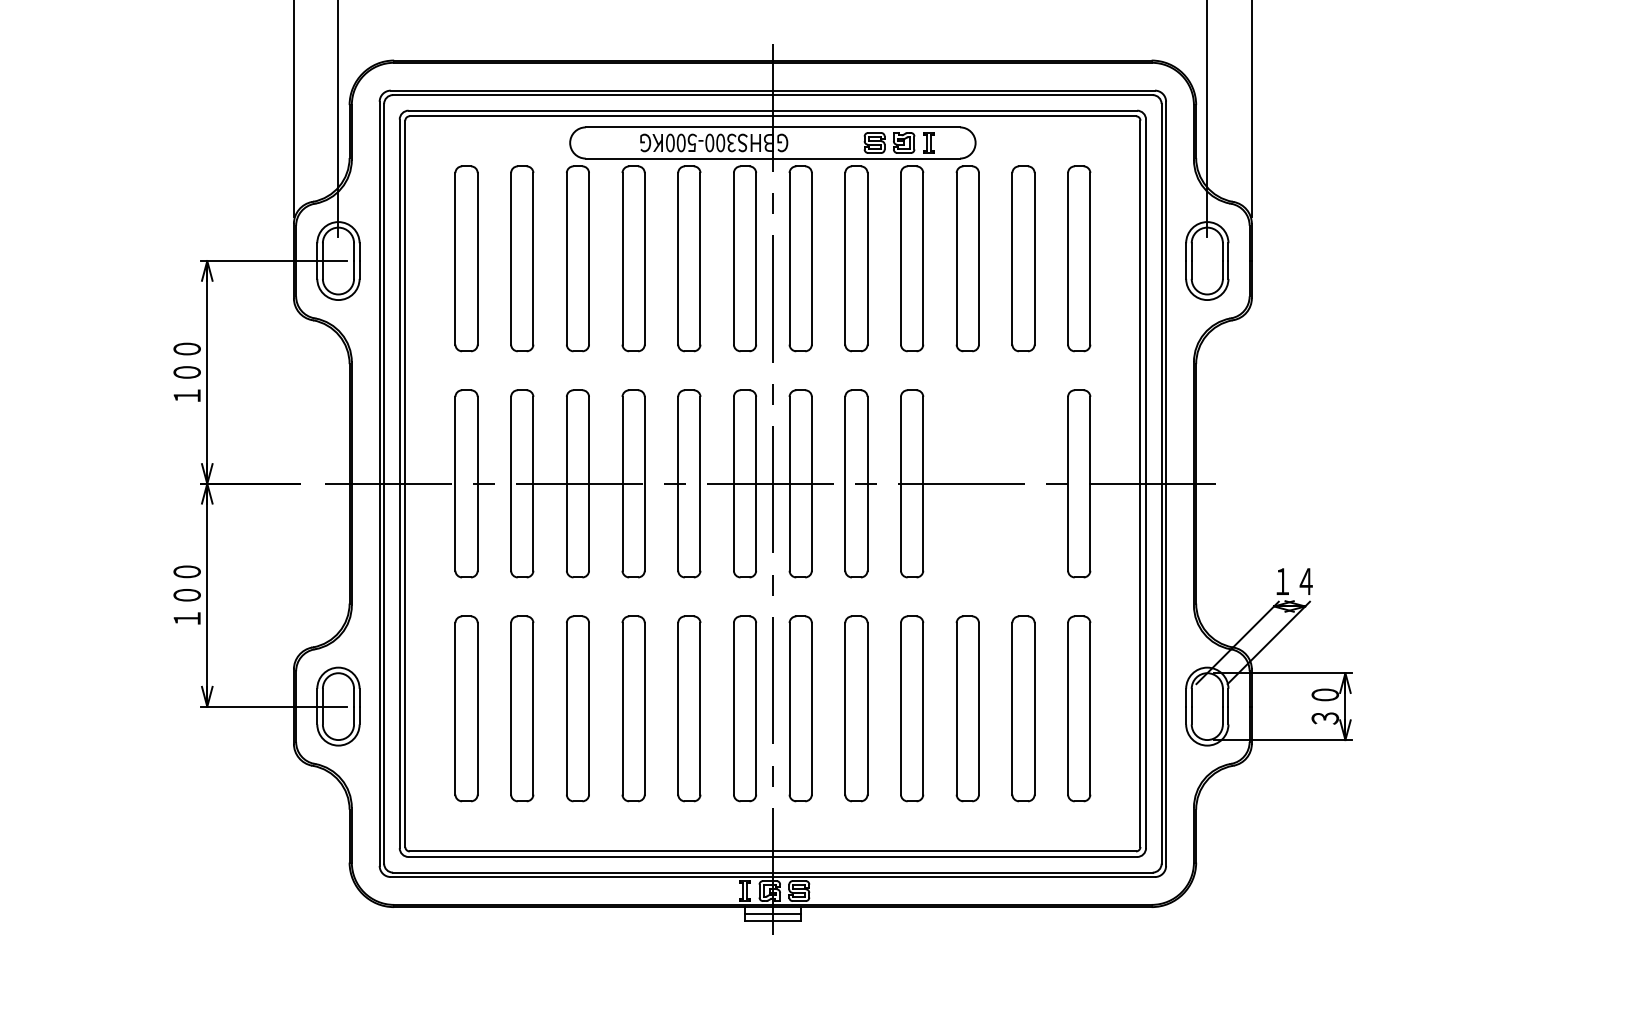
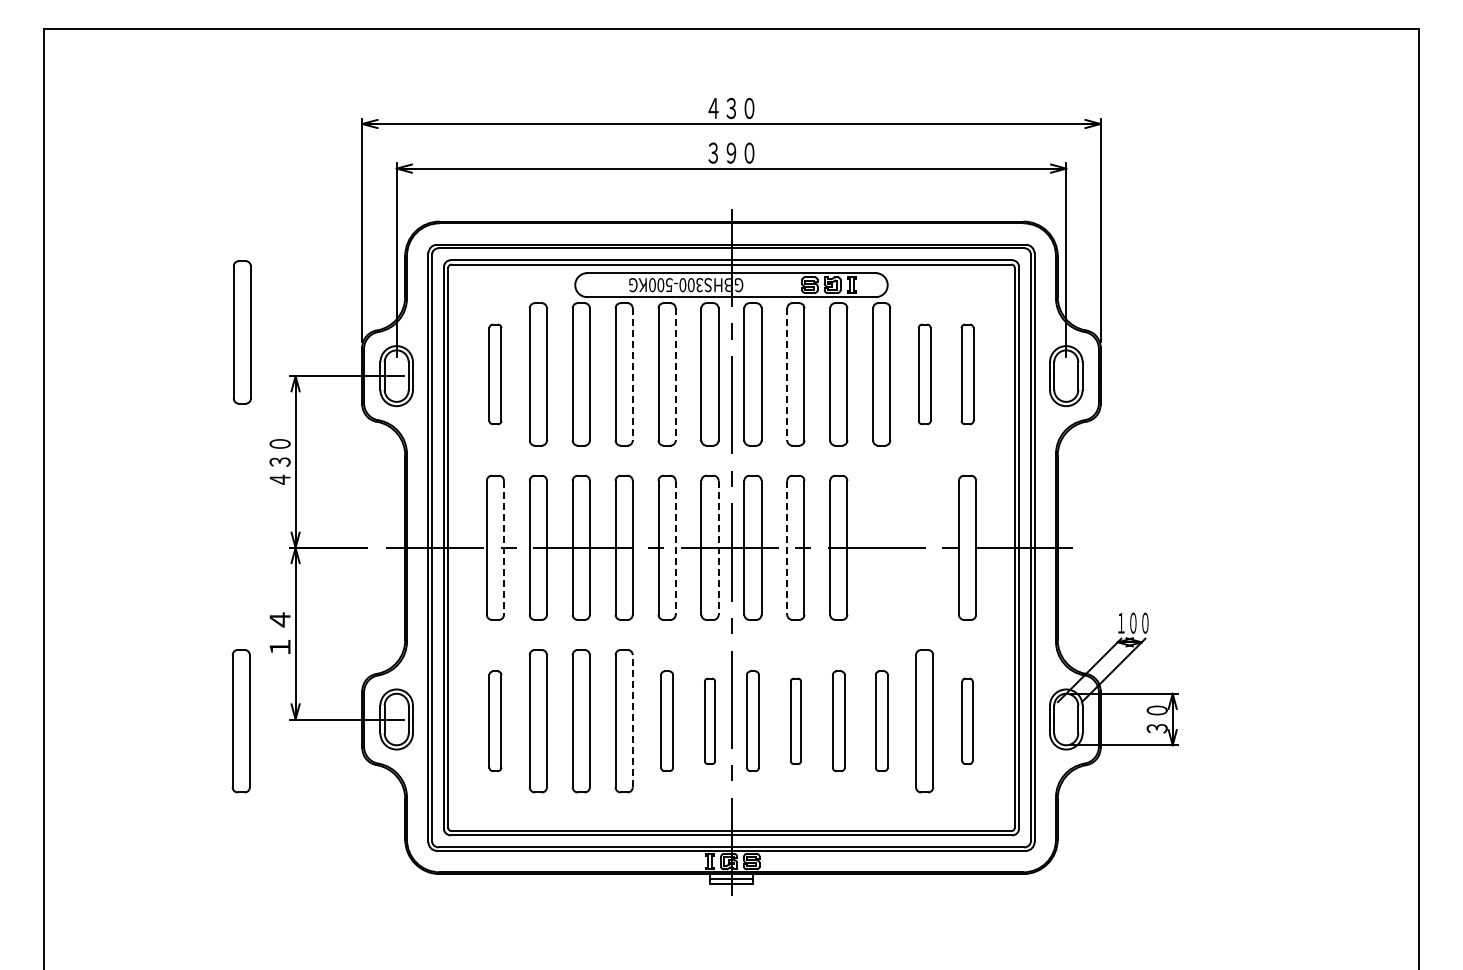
part: (137, 204) -> (241, 332), added
part: (466, 258) -> (495, 374), size x0.7
line: (644, 258) -> (632, 374), solid -> dashed
line: (700, 258) -> (675, 374), solid -> dashed
line: (845, 258) -> (787, 374), solid -> dashed
part: (1023, 258) -> (924, 374), size x0.7
part: (1079, 258) -> (967, 374), size x0.7
text: (186, 383) -> (279, 470), １００ -> ４３０
line: (478, 483) -> (504, 547), solid -> dashed
line: (700, 483) -> (675, 547), solid -> dashed
line: (756, 483) -> (718, 547), solid -> dashed
line: (845, 483) -> (787, 547), solid -> dashed
text: (1294, 580) -> (1133, 622), １４ -> １００
text: (186, 595) -> (279, 633), １００ -> １４
line: (644, 707) -> (632, 720), solid -> dashed
part: (135, 709) -> (240, 721), added
part: (466, 709) -> (495, 721), size x0.7
part: (688, 709) -> (666, 721), size x0.7
part: (744, 709) -> (709, 721), size x0.6
part: (800, 709) -> (752, 721), size x0.7
part: (855, 709) -> (795, 721), size x0.6
part: (911, 709) -> (838, 721), size x0.7
part: (967, 709) -> (881, 721), size x0.7
part: (1079, 709) -> (967, 721), size x0.6

